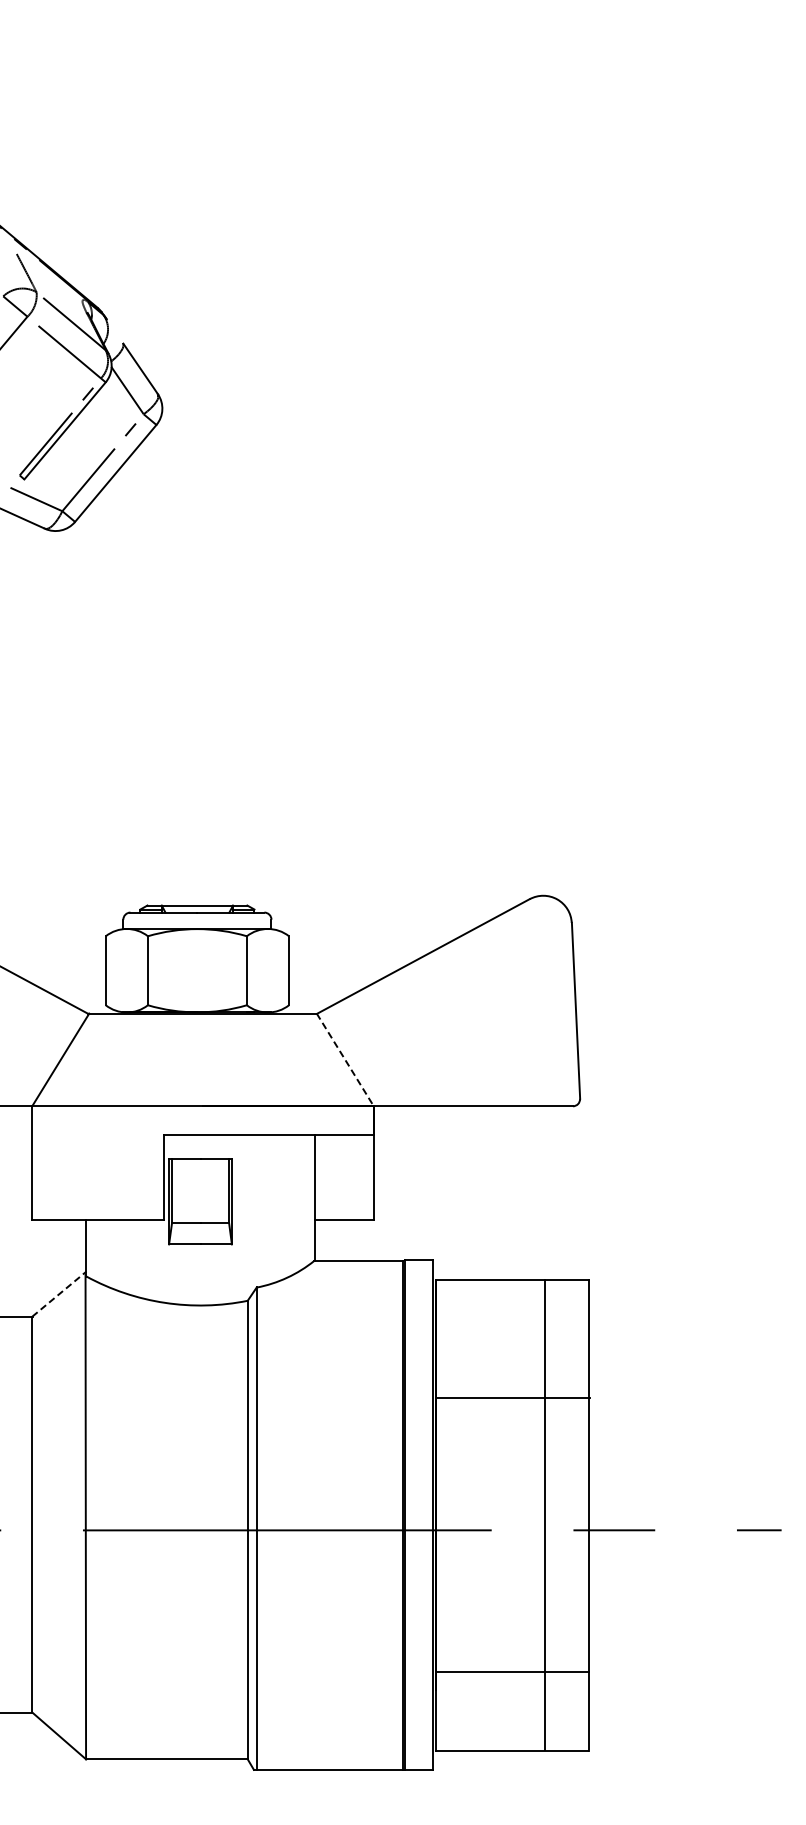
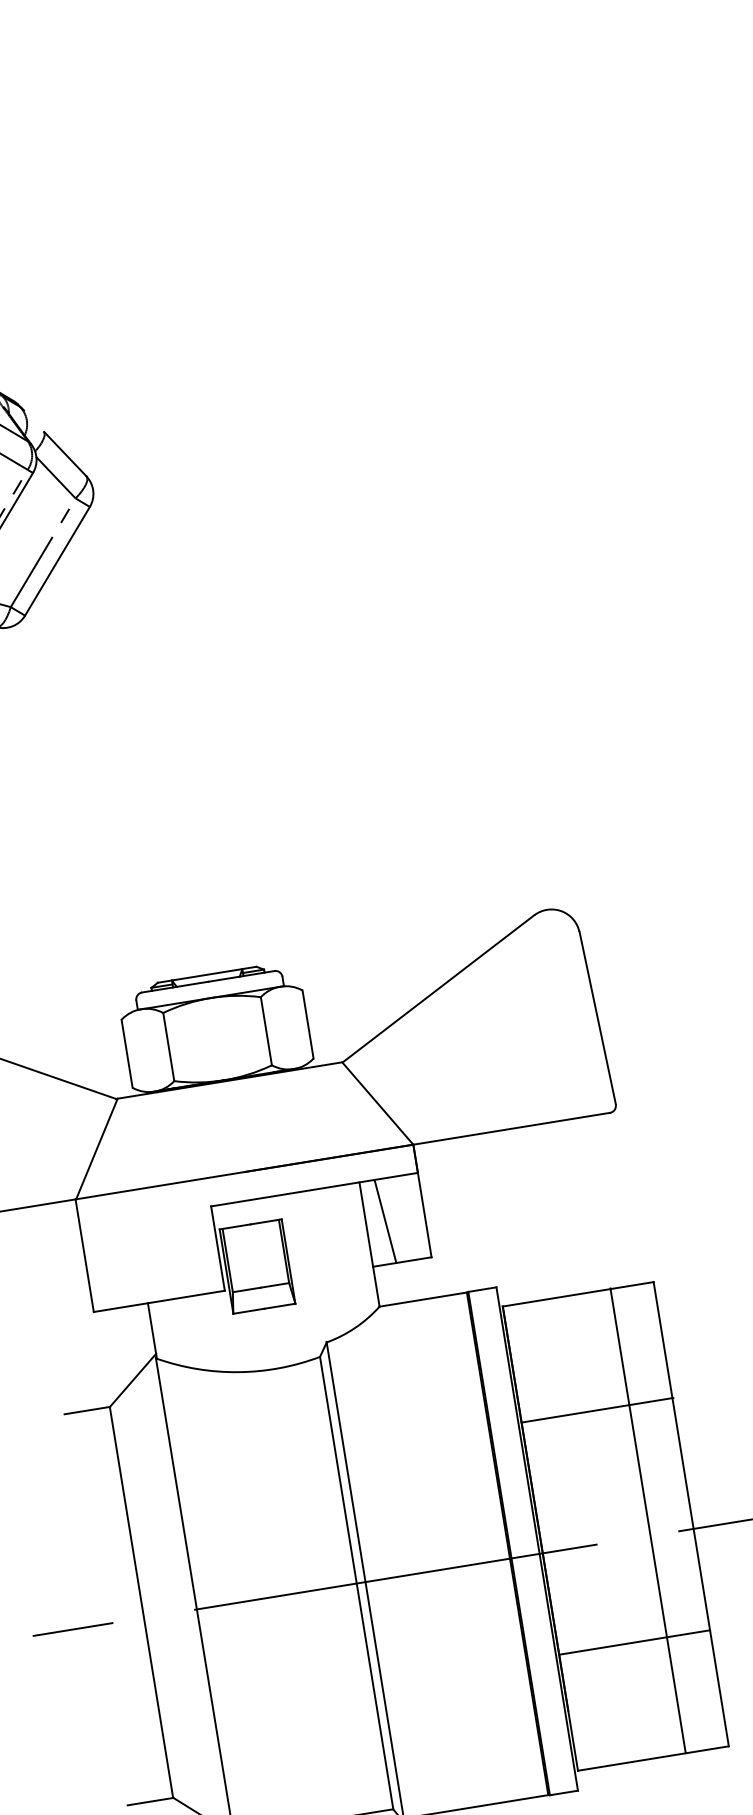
line: (345, 1060) -> (378, 1104), dashed -> solid
line: (333, 1177) -> (384, 1221), added
line: (59, 1293) -> (133, 1379), dashed -> solid
line: (512, 1672) -> (634, 1643), moved

